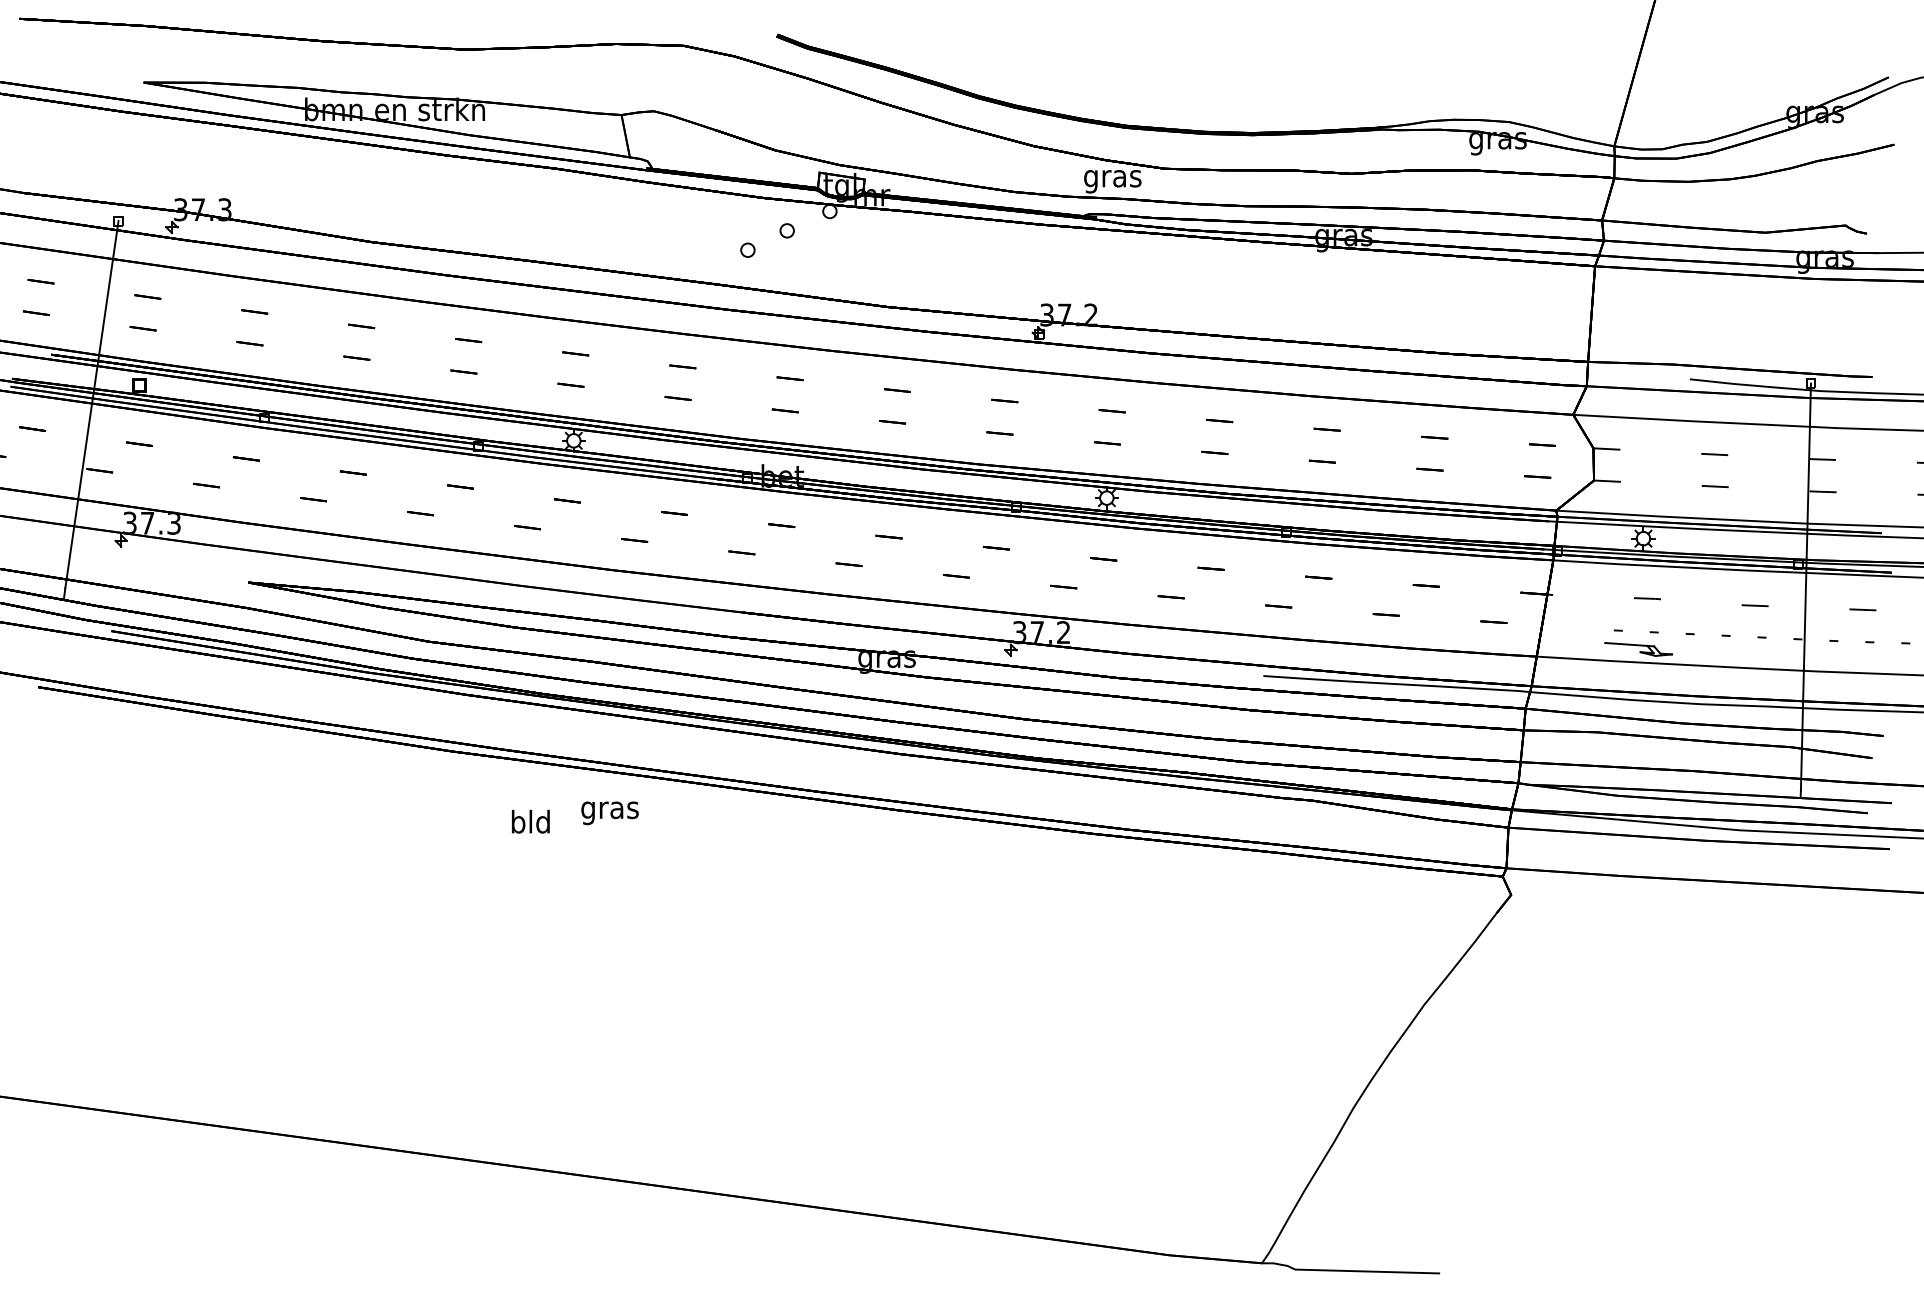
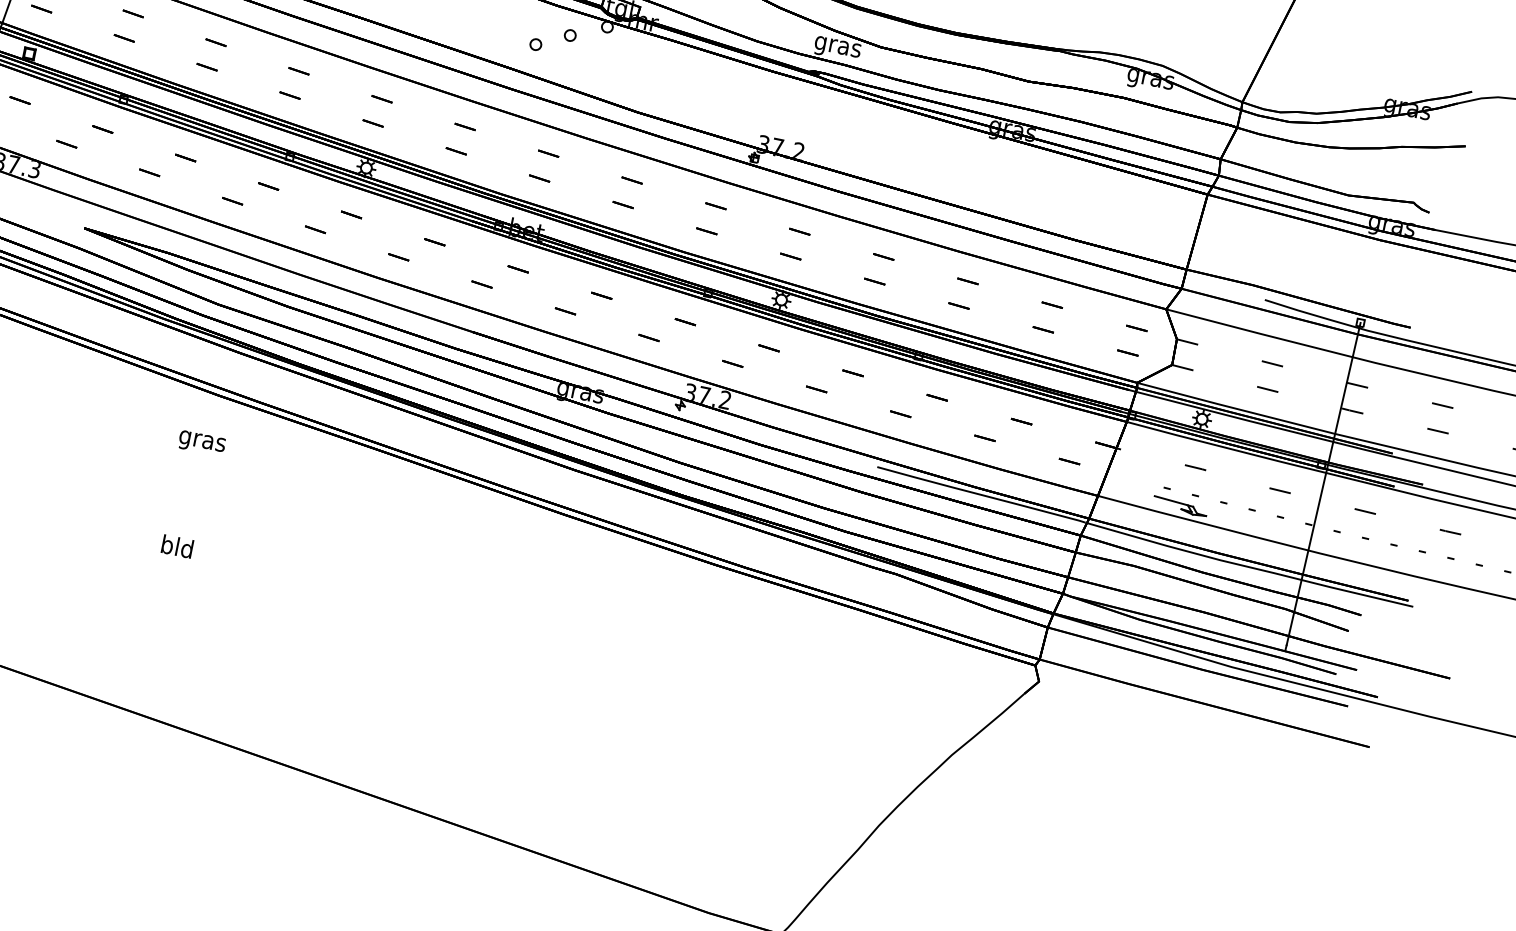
text: (609, 813) -> (201, 443), moved
text: (530, 821) -> (177, 546), moved

